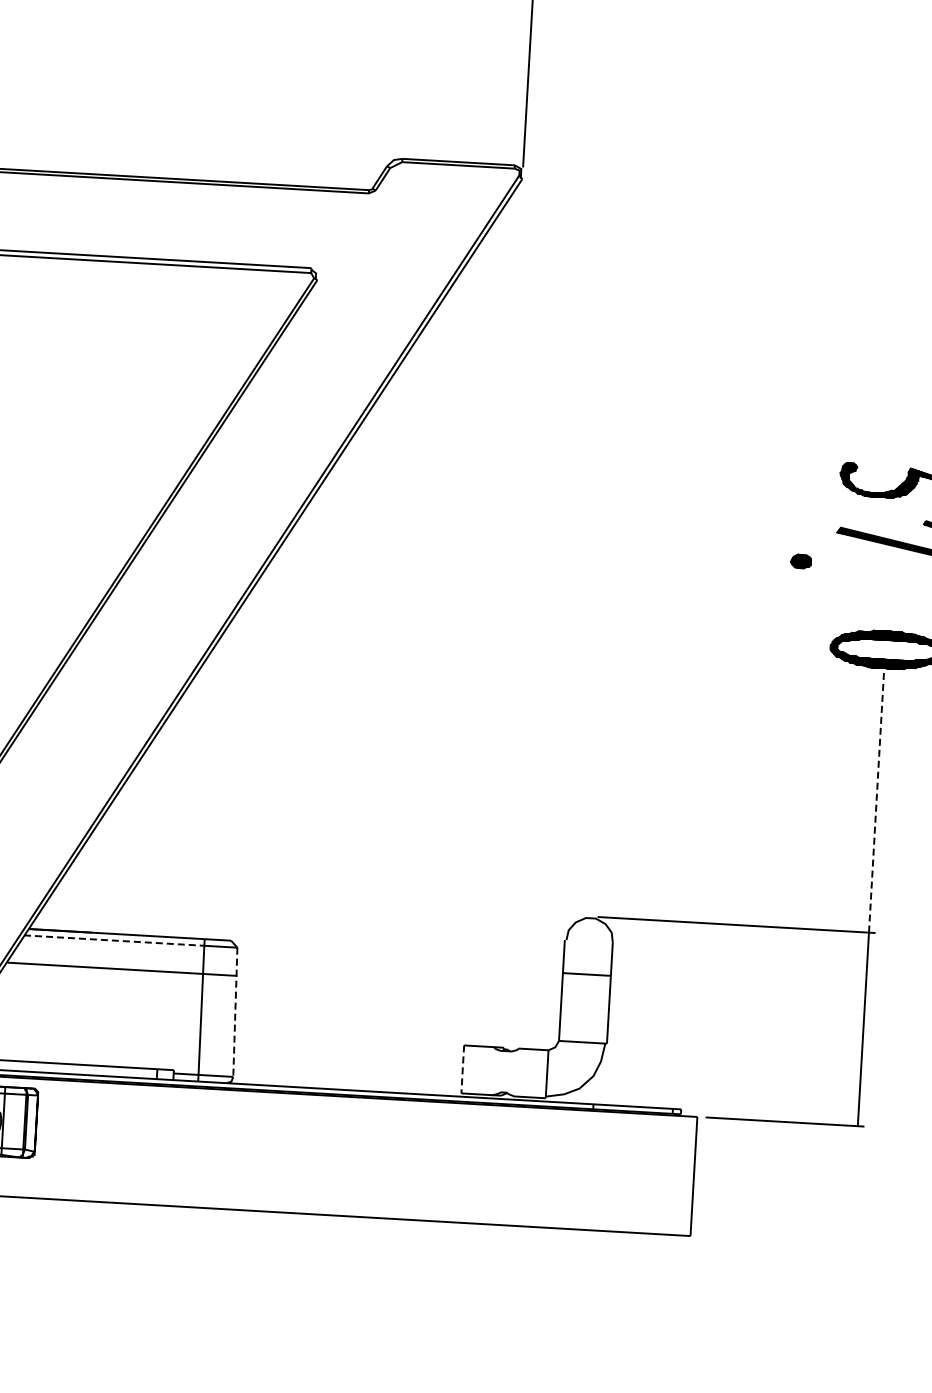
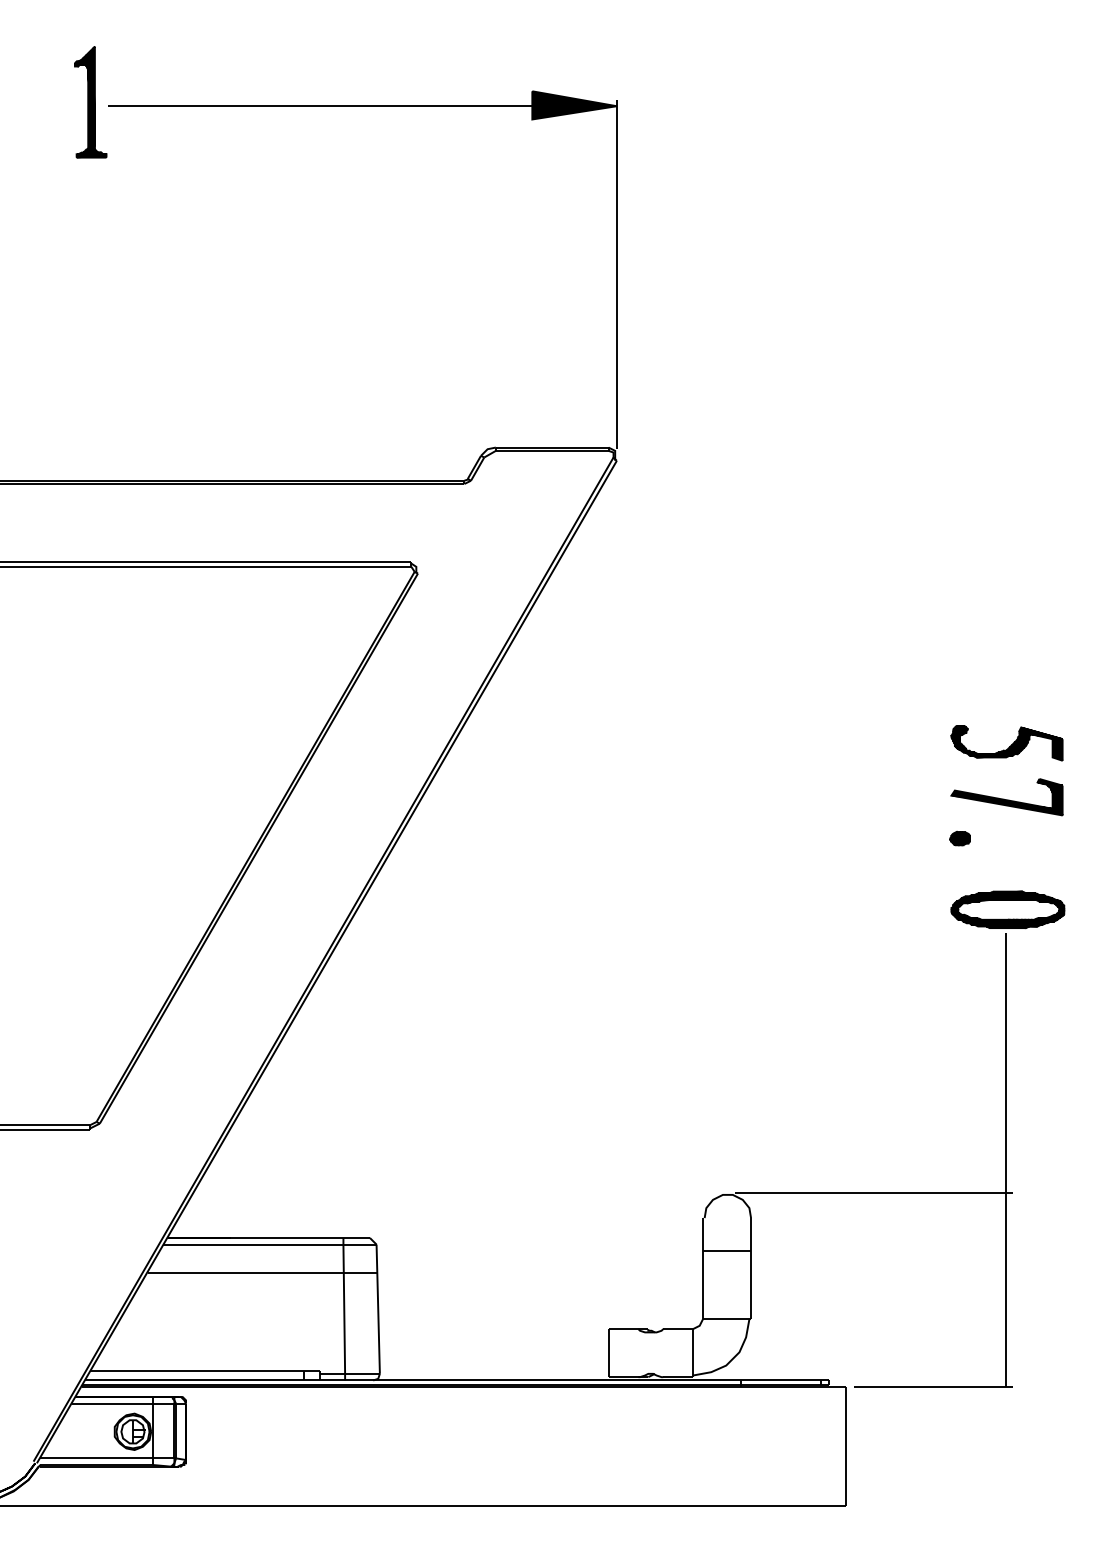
part: (800, 561) -> (959, 838), moved
line: (876, 803) -> (1006, 1063), dashed -> solid
line: (114, 940) -> (253, 1244), dashed -> solid
line: (235, 1012) -> (378, 1309), dashed -> solid
line: (462, 1069) -> (608, 1353), dashed -> solid

